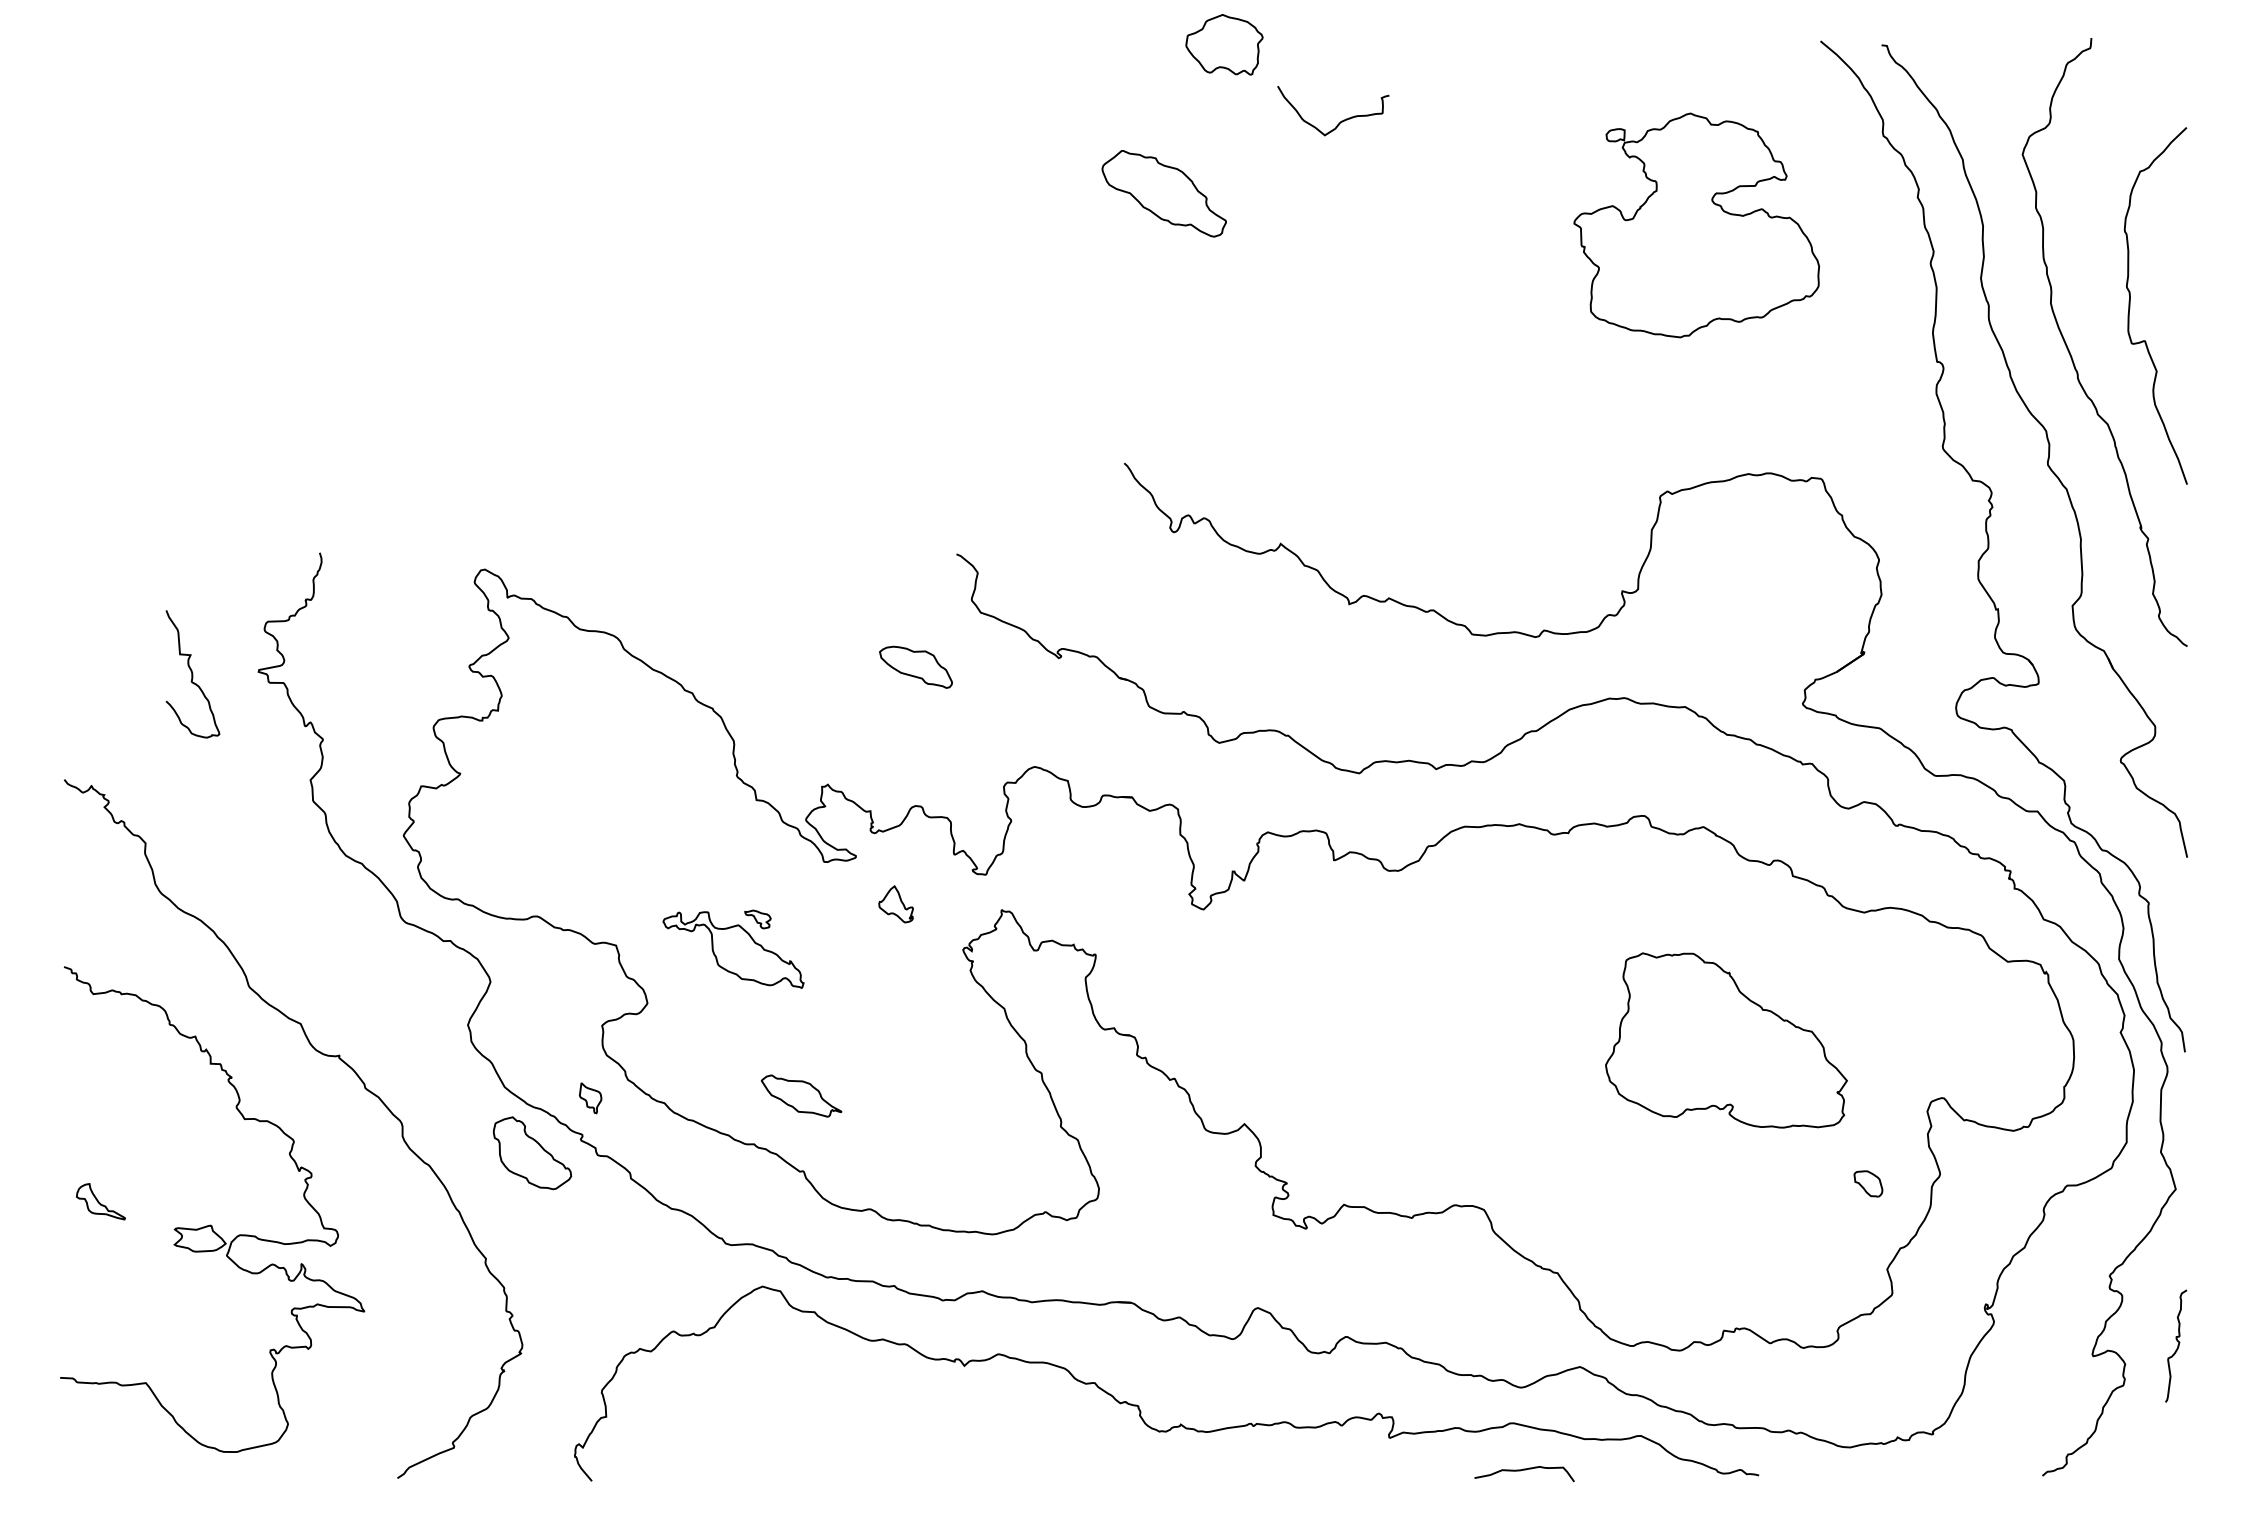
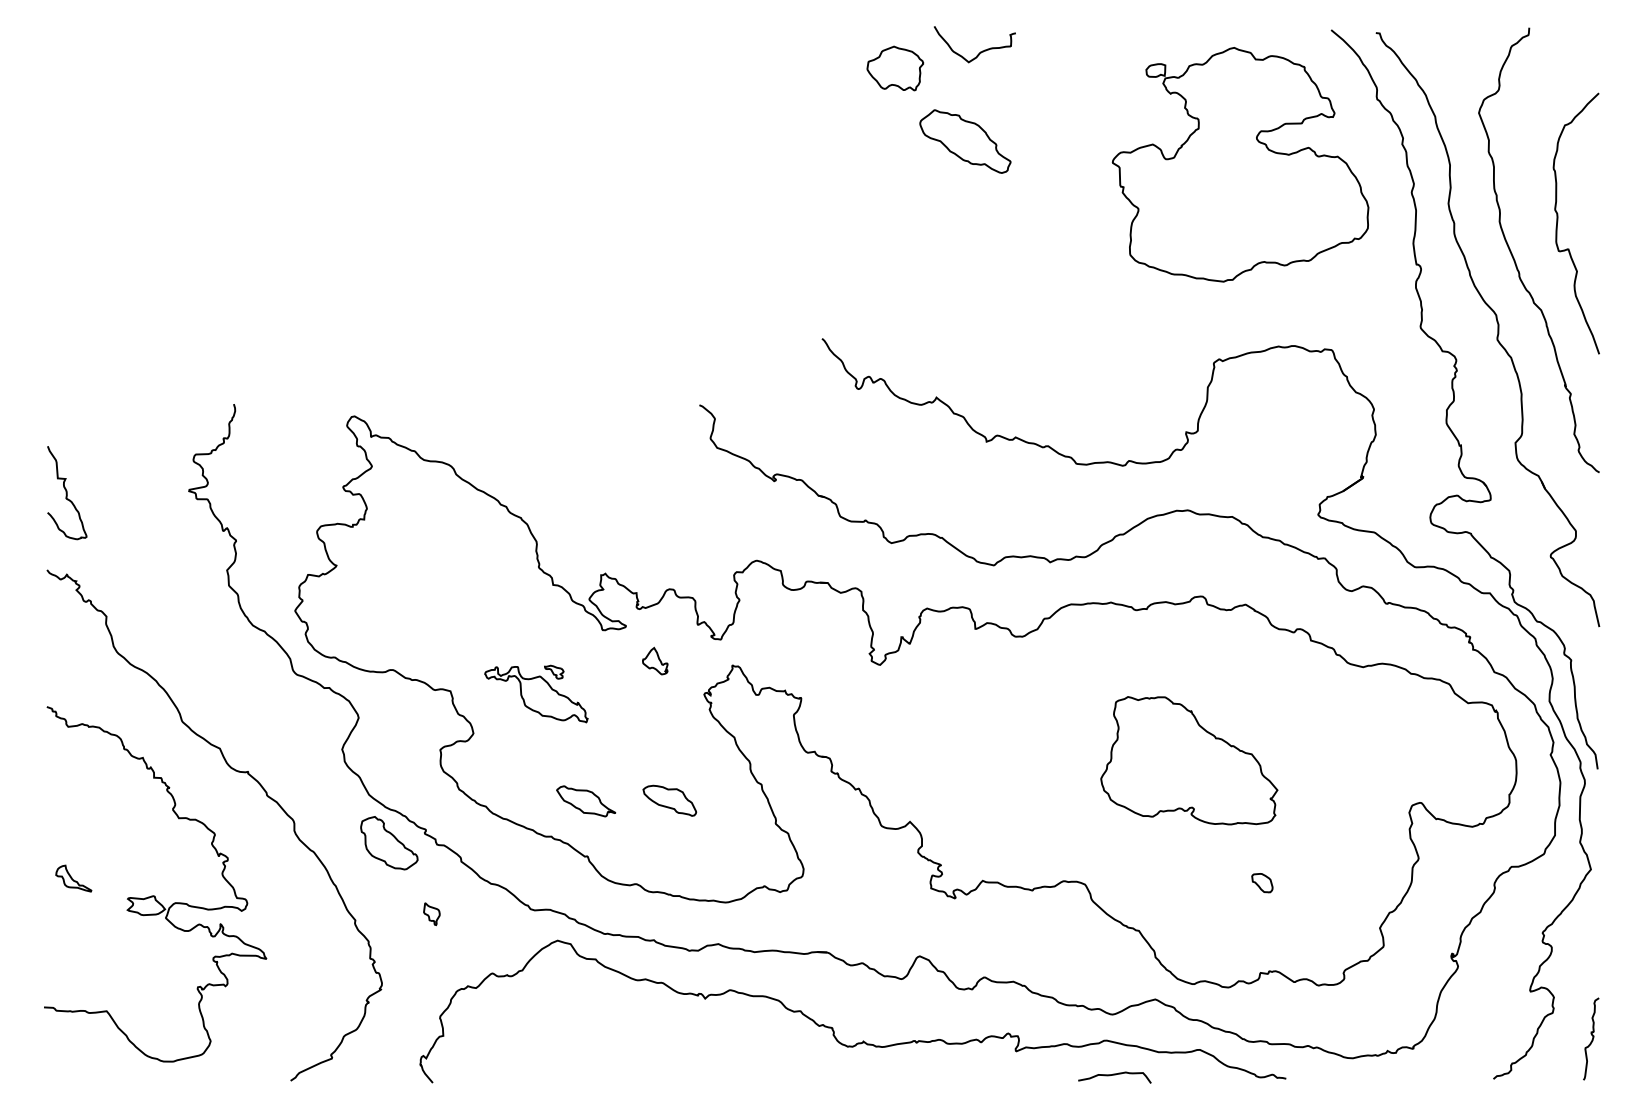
part: (1224, 44) -> (895, 68), moved
curve: (1341, 120) -> (980, 51), moved
part: (1163, 193) -> (964, 141), moved
part: (1696, 225) -> (1240, 164), size x1.43
part: (915, 666) -> (669, 800), moved
curve: (192, 674) -> (66, 493), moved
part: (1726, 1040) -> (1189, 760), moved
part: (590, 1098) -> (431, 914), moved
part: (1868, 1183) -> (1262, 882), moved
curve: (2177, 1345) -> (1592, 1038), moved

